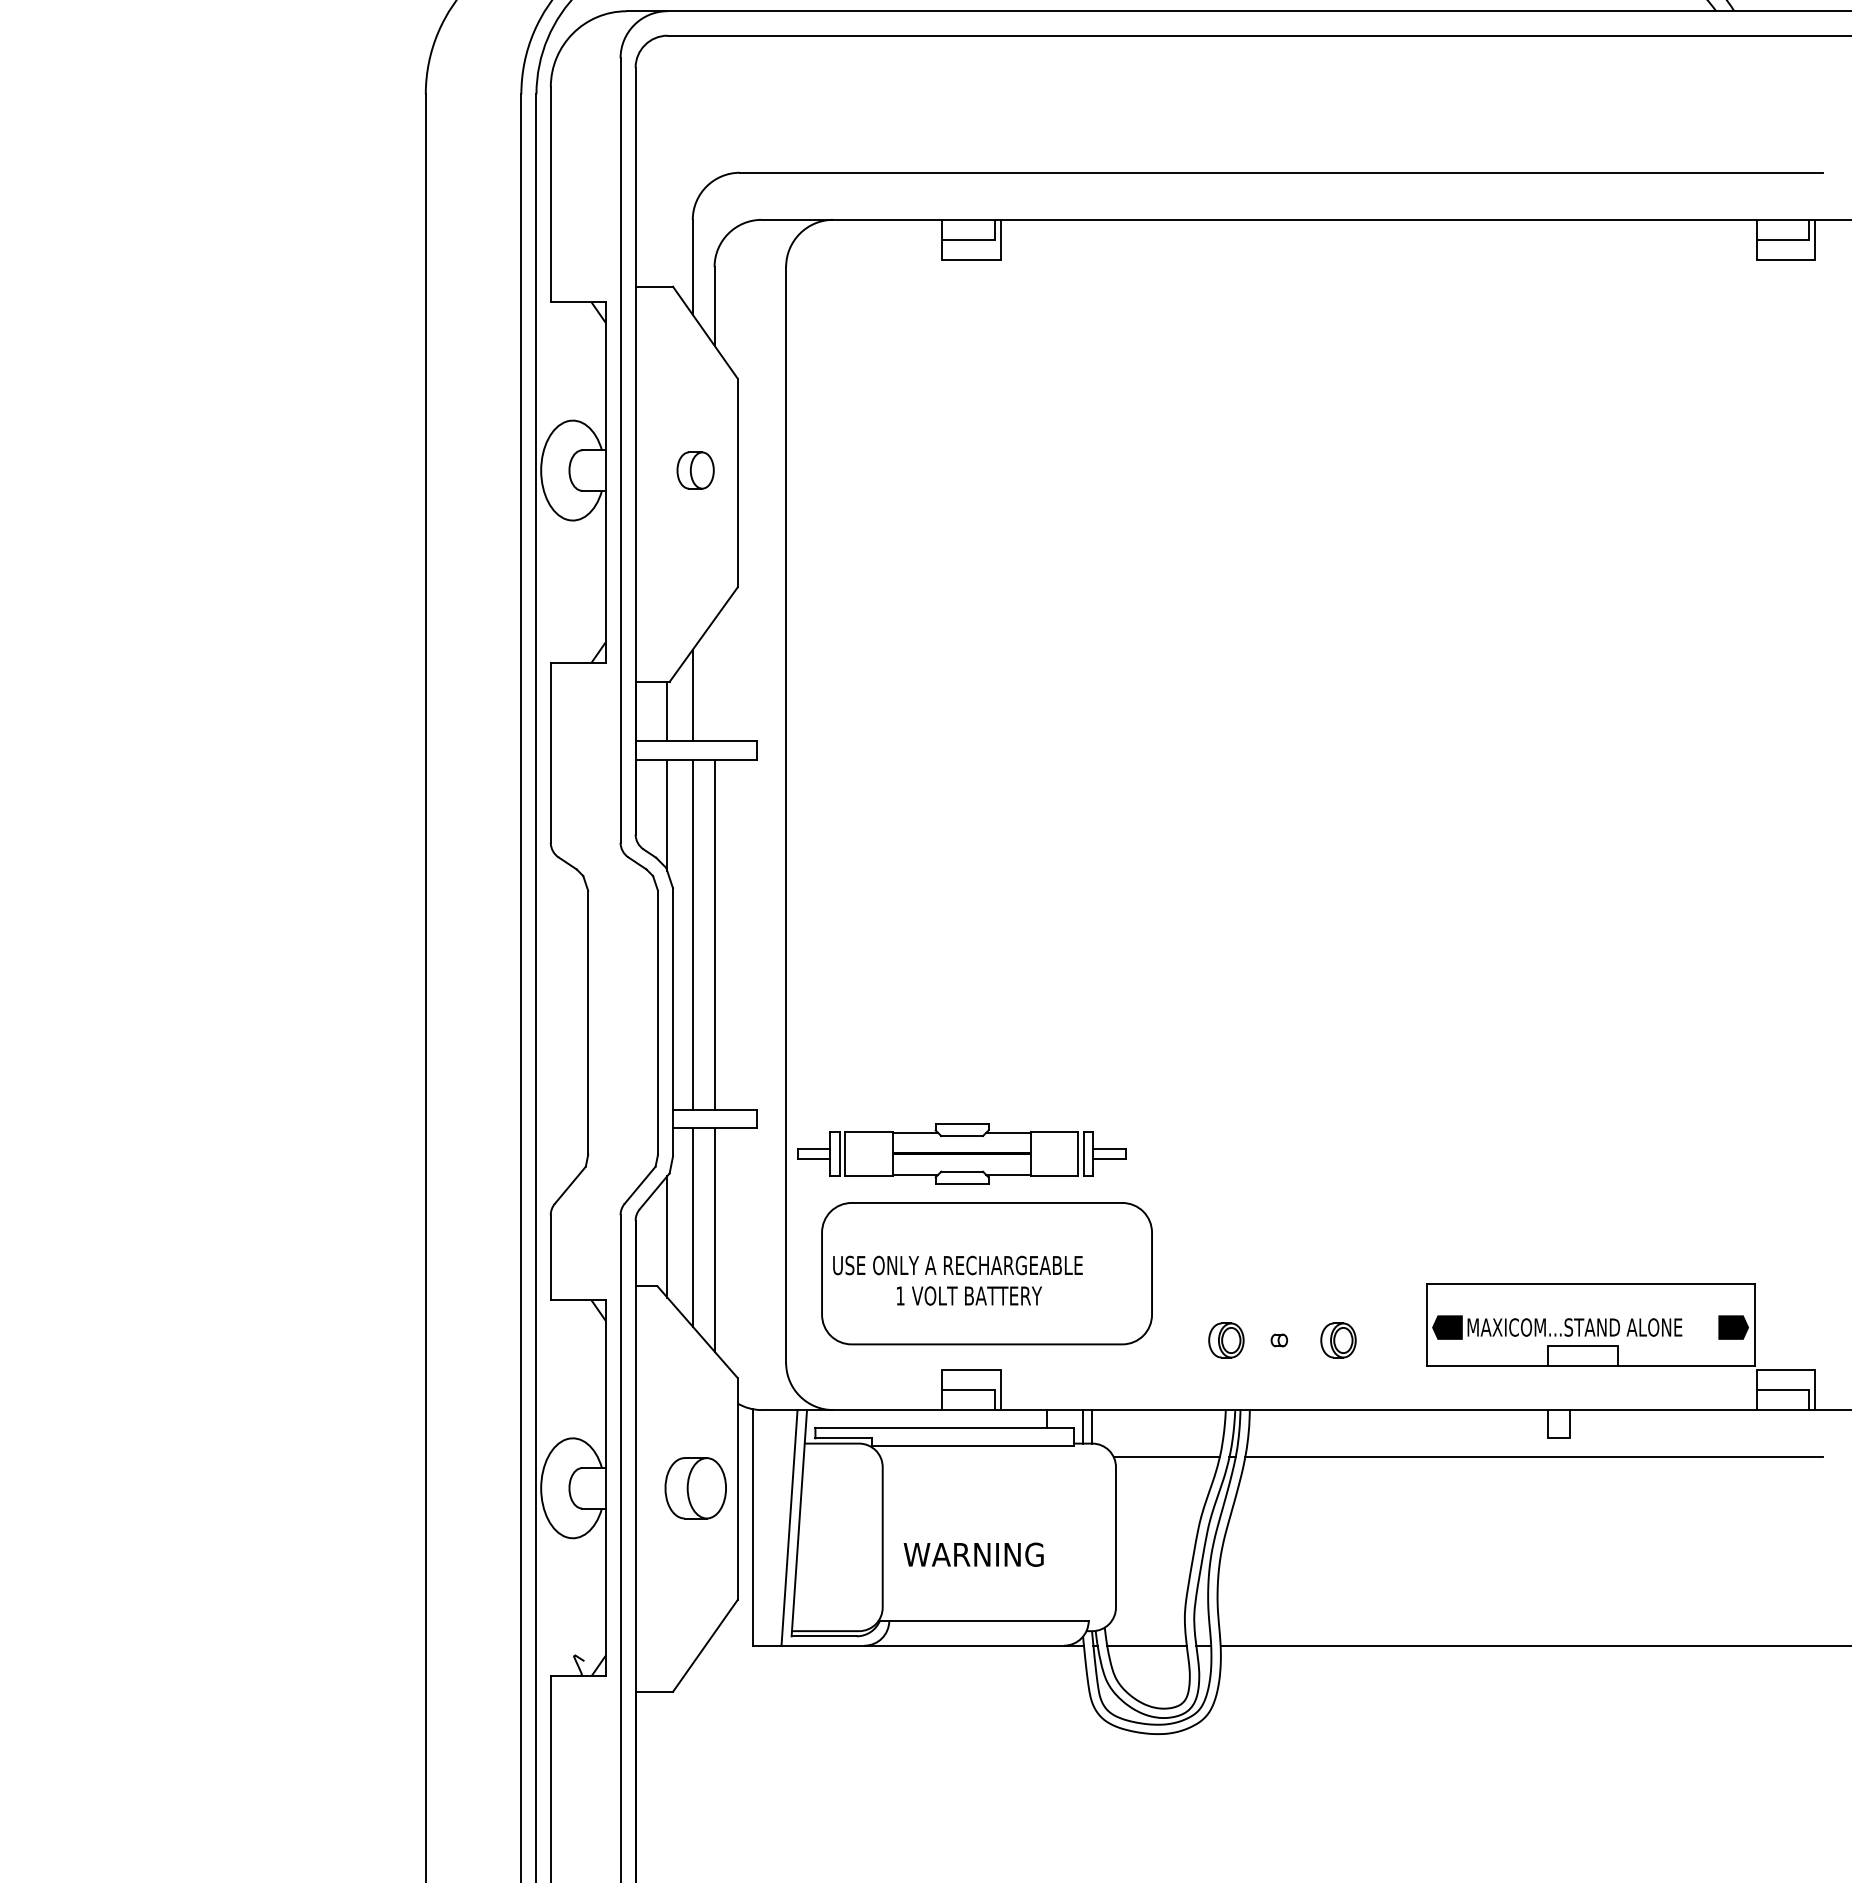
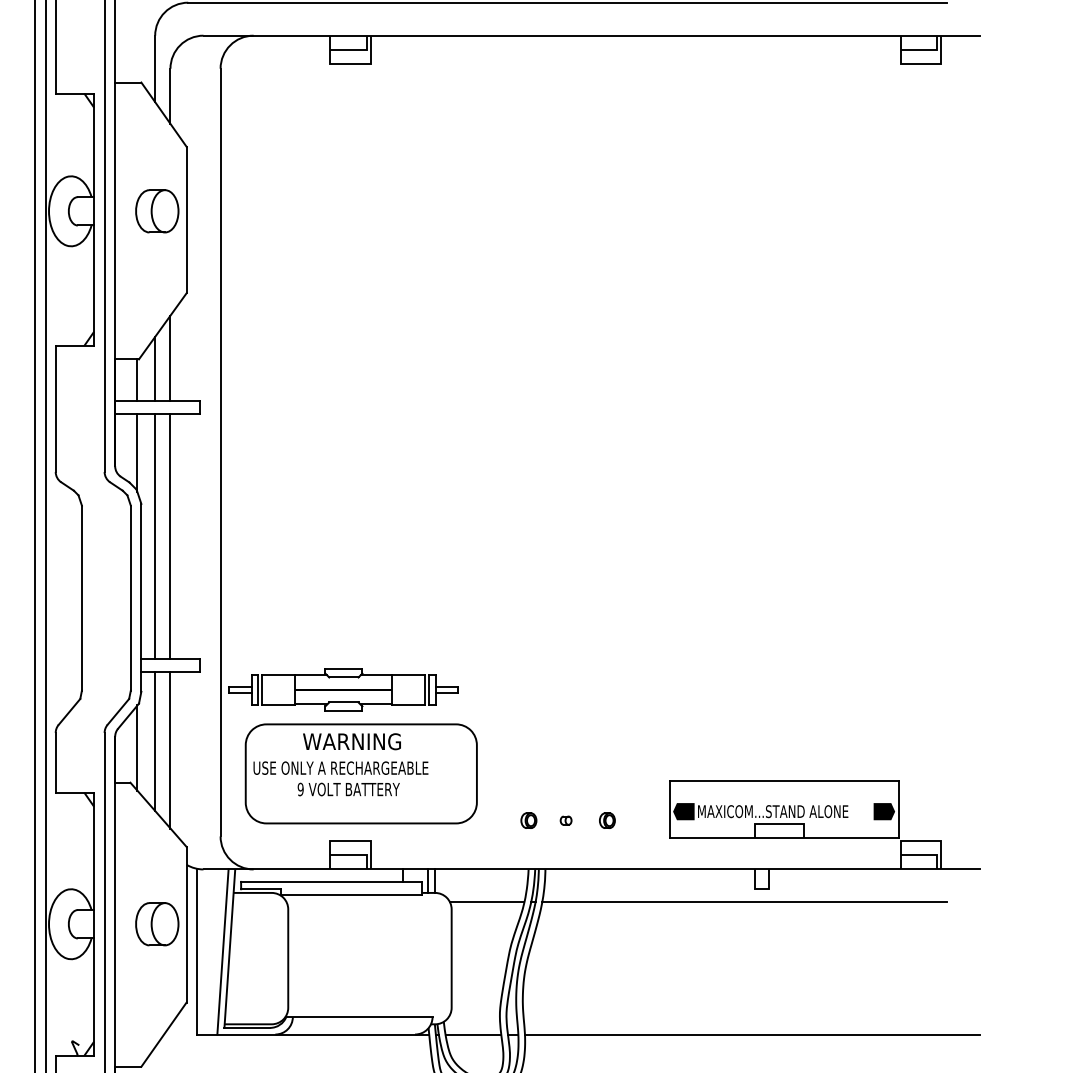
part: (695, 470) -> (157, 211), size x1.67
line: (714, 680) -> (170, 358), added
text: (900, 1295) -> (300, 789), 1 -> 9
part: (1225, 1340) -> (528, 820), size x0.62
part: (1337, 1340) -> (606, 820), size x0.62
text: (973, 1554) -> (351, 741), moved

